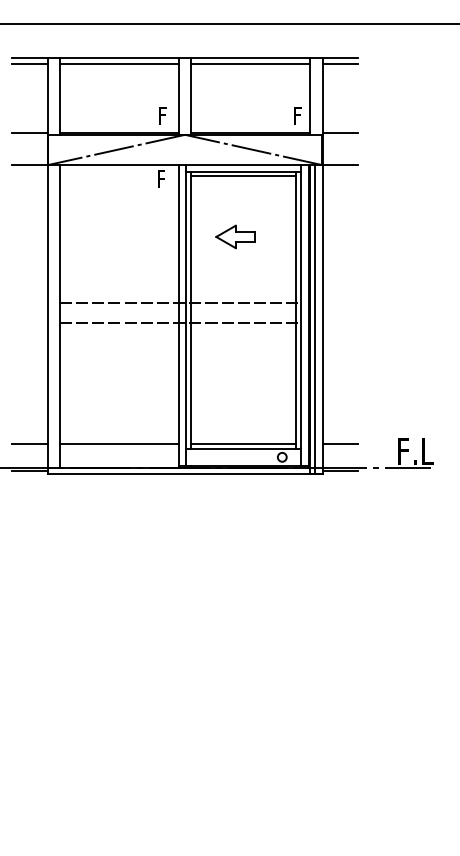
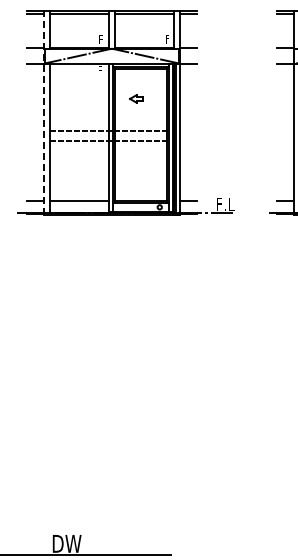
part: (234, 236) -> (136, 98), size x0.7
line: (47, 264) -> (44, 112), solid -> dashed

